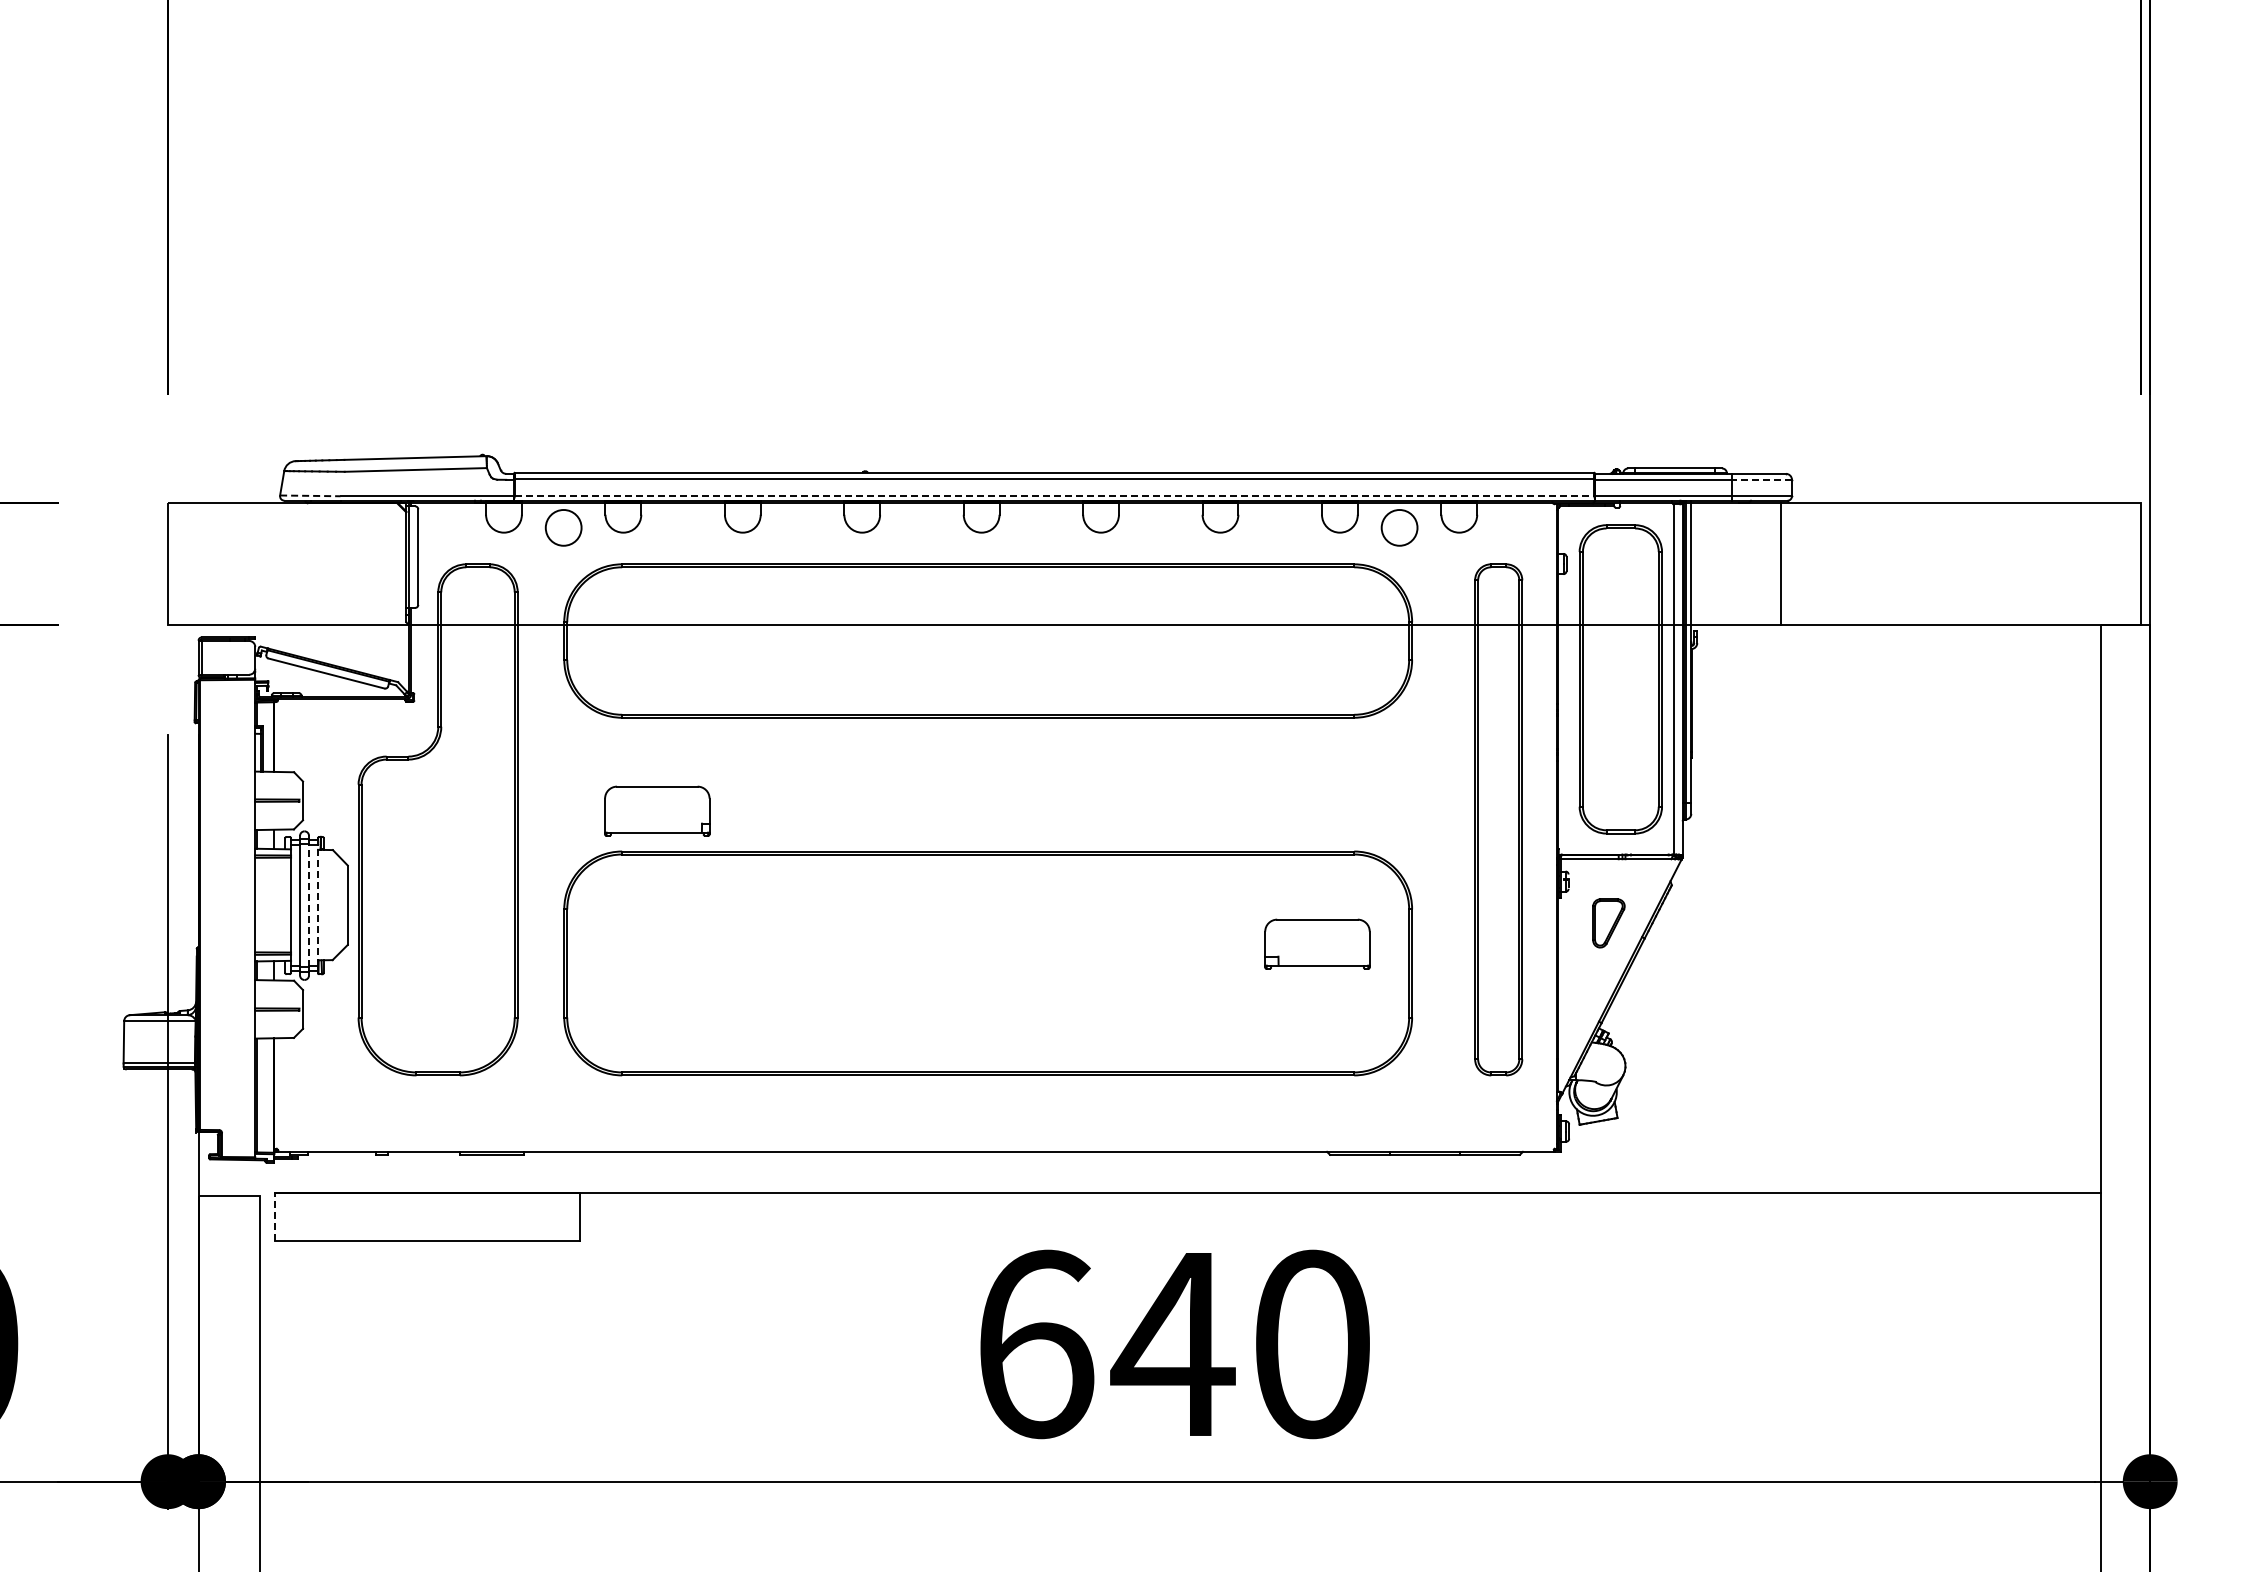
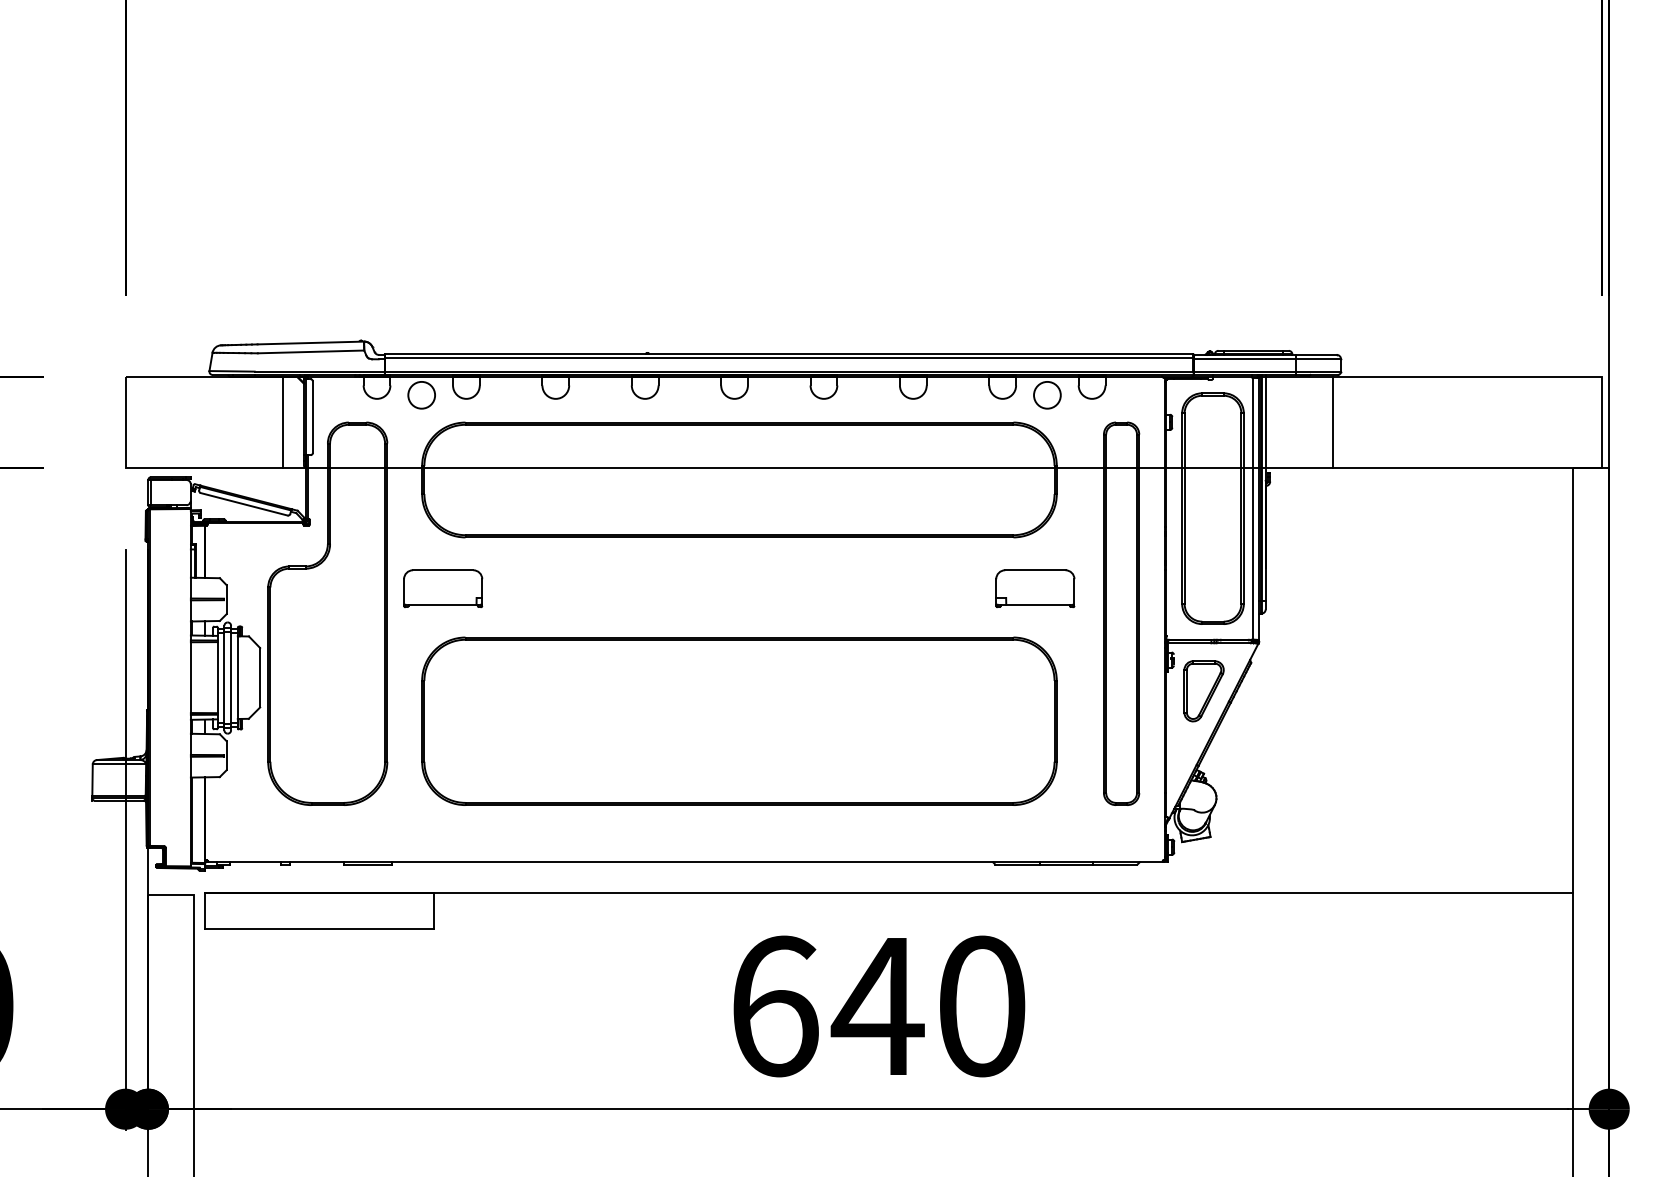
line: (1762, 479) -> (1319, 359), dashed -> solid
line: (310, 495) -> (232, 371), dashed -> solid
line: (1055, 496) -> (789, 371), dashed -> solid
line: (378, 564) -> (283, 422), added
part: (657, 810) -> (443, 588), moved
line: (309, 905) -> (231, 677), dashed -> solid
line: (317, 905) -> (237, 677), dashed -> solid
part: (1608, 923) -> (1203, 691), size x1.67
part: (1317, 943) -> (1035, 588), moved
line: (274, 1216) -> (205, 910), dashed -> solid

